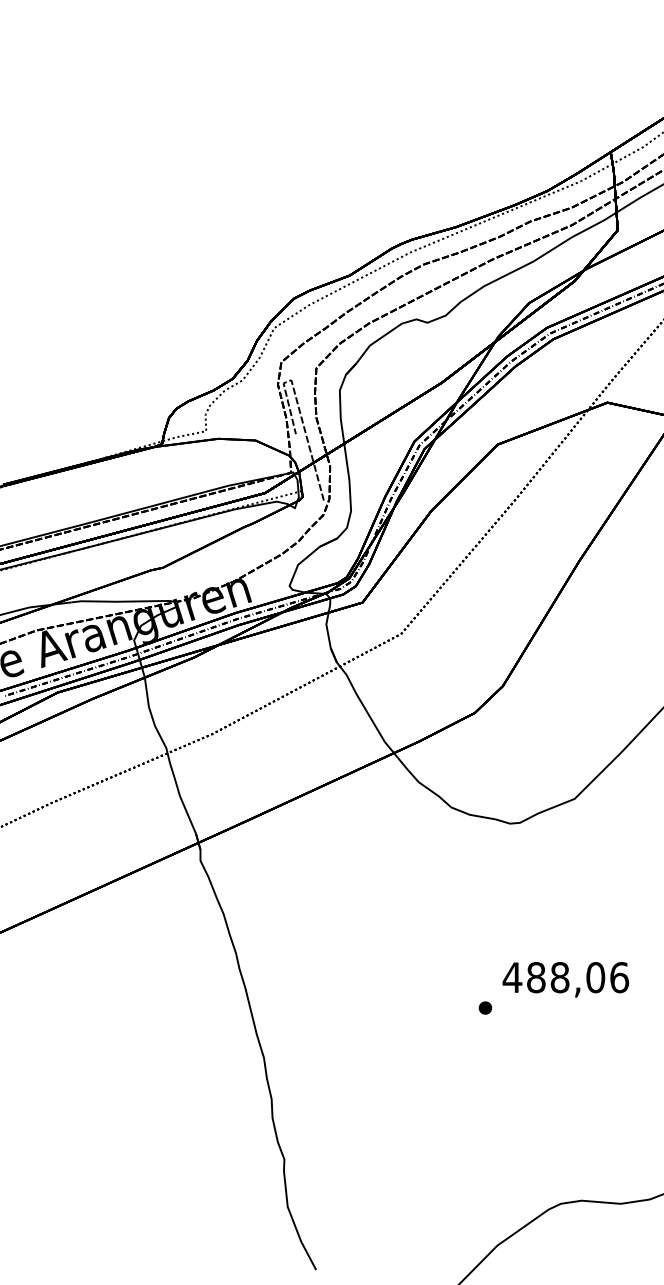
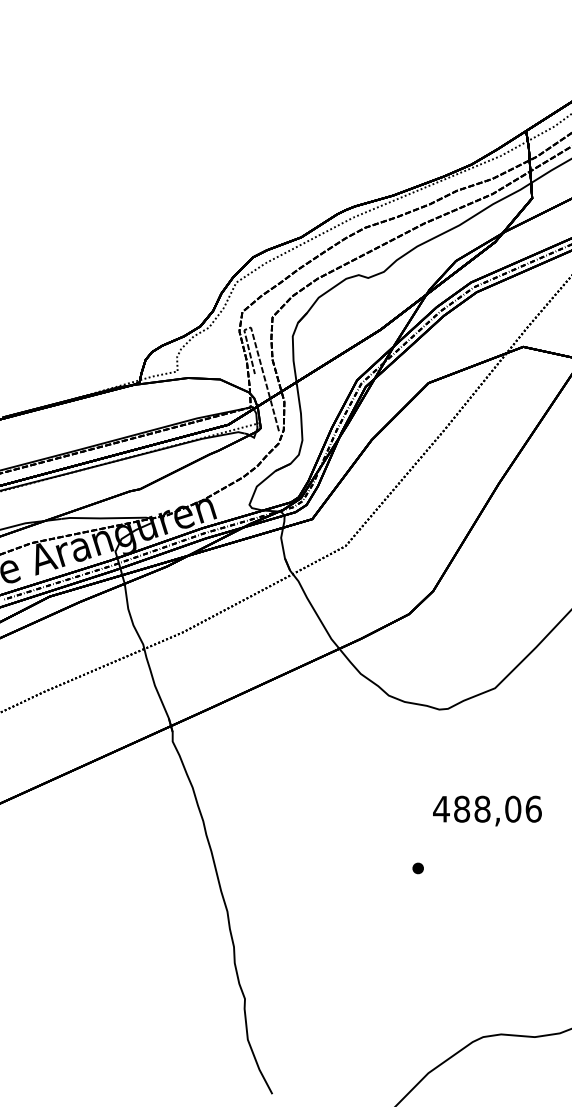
text: (565, 979) -> (487, 810), moved

